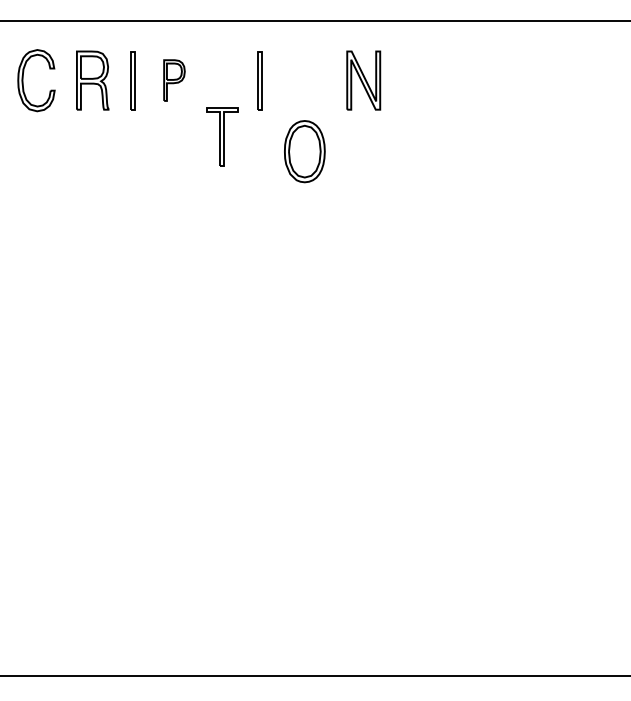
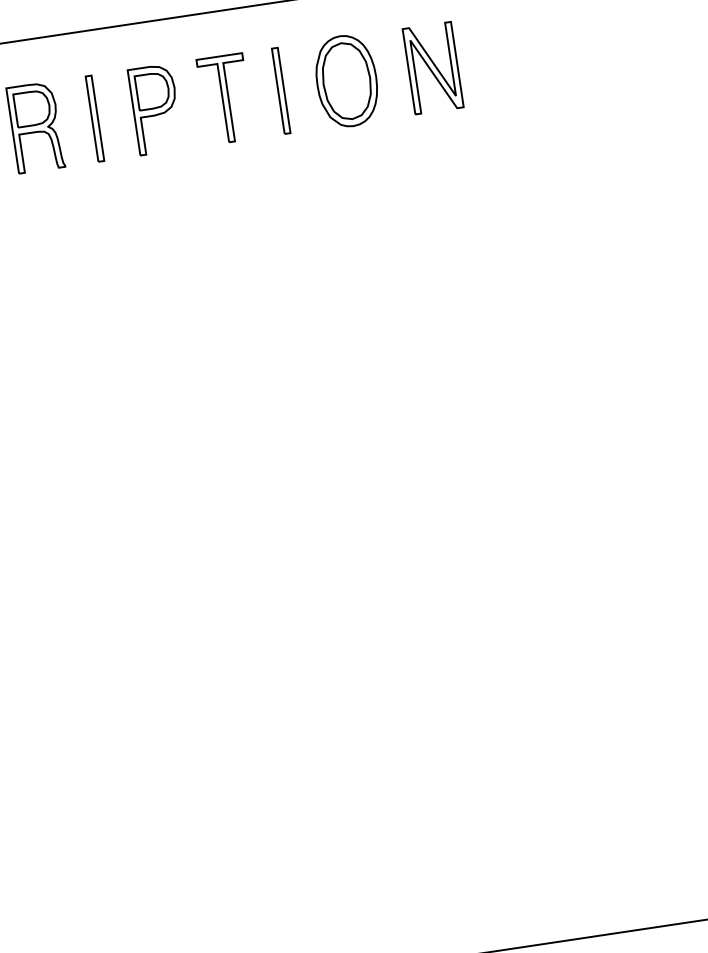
part: (174, 80) -> (155, 109), size x1.43
part: (222, 136) -> (226, 98), moved
part: (304, 151) -> (346, 81), moved

